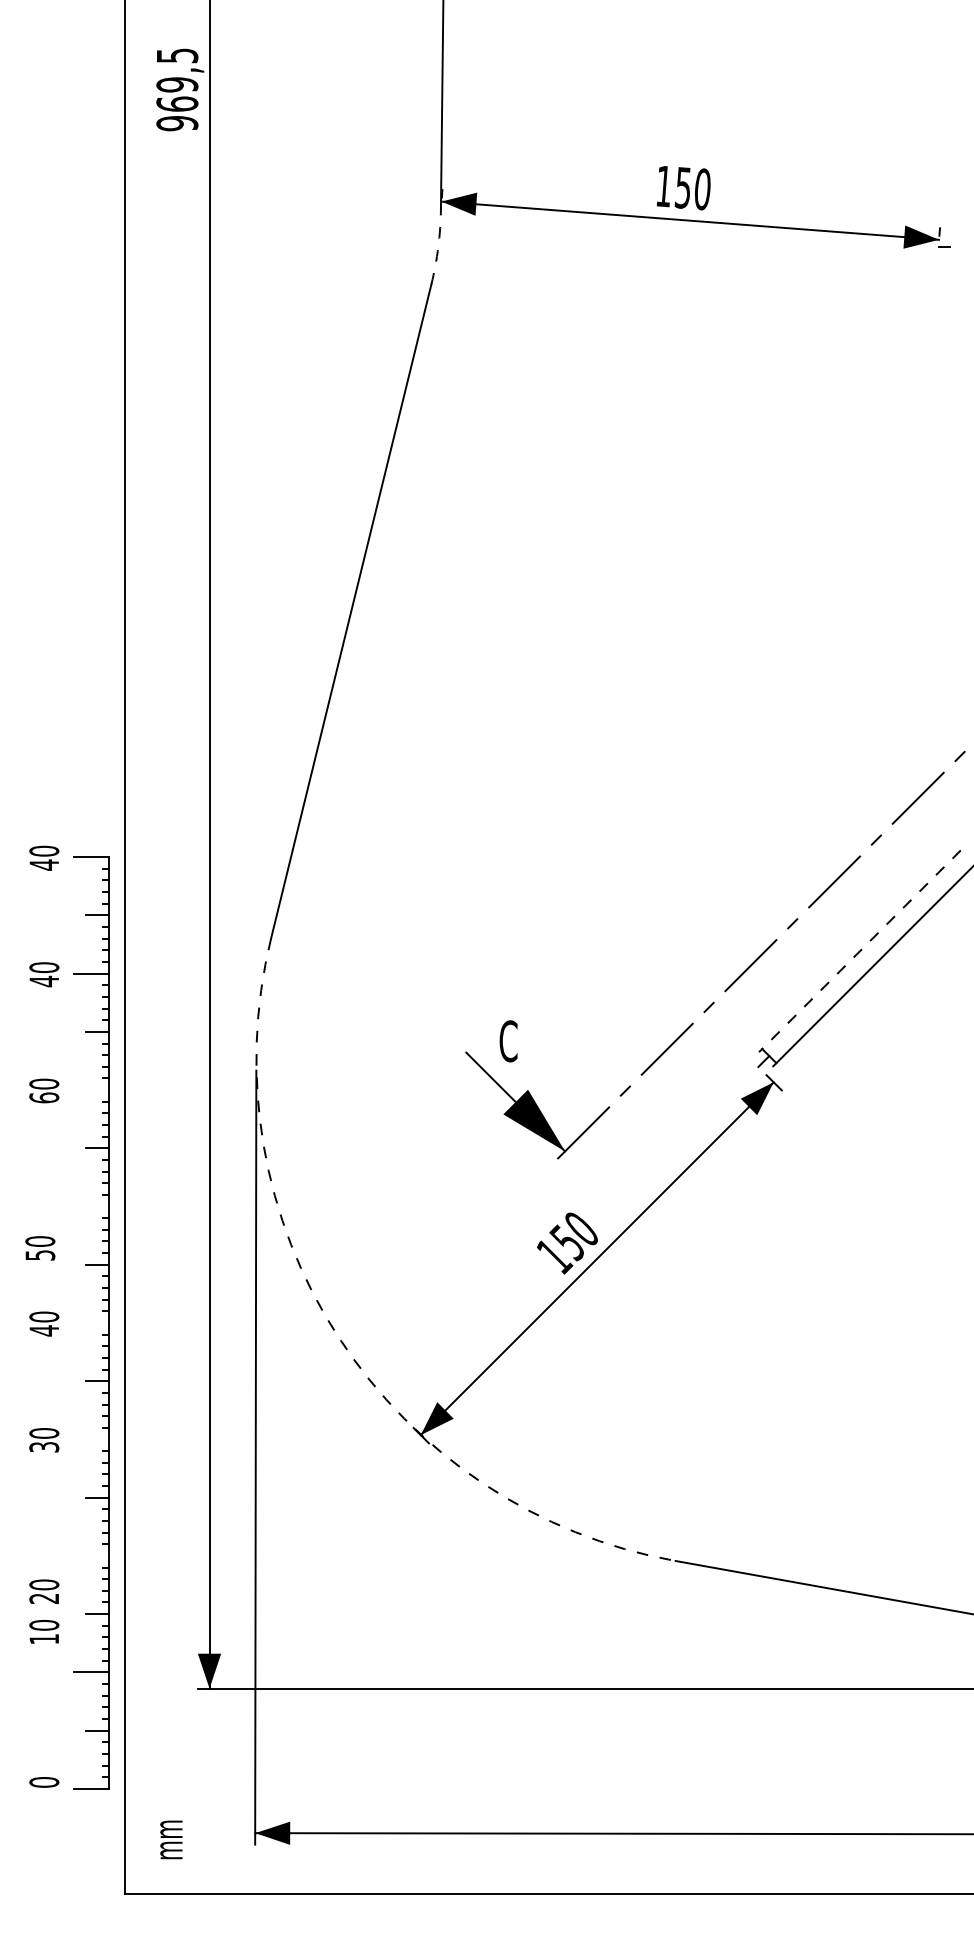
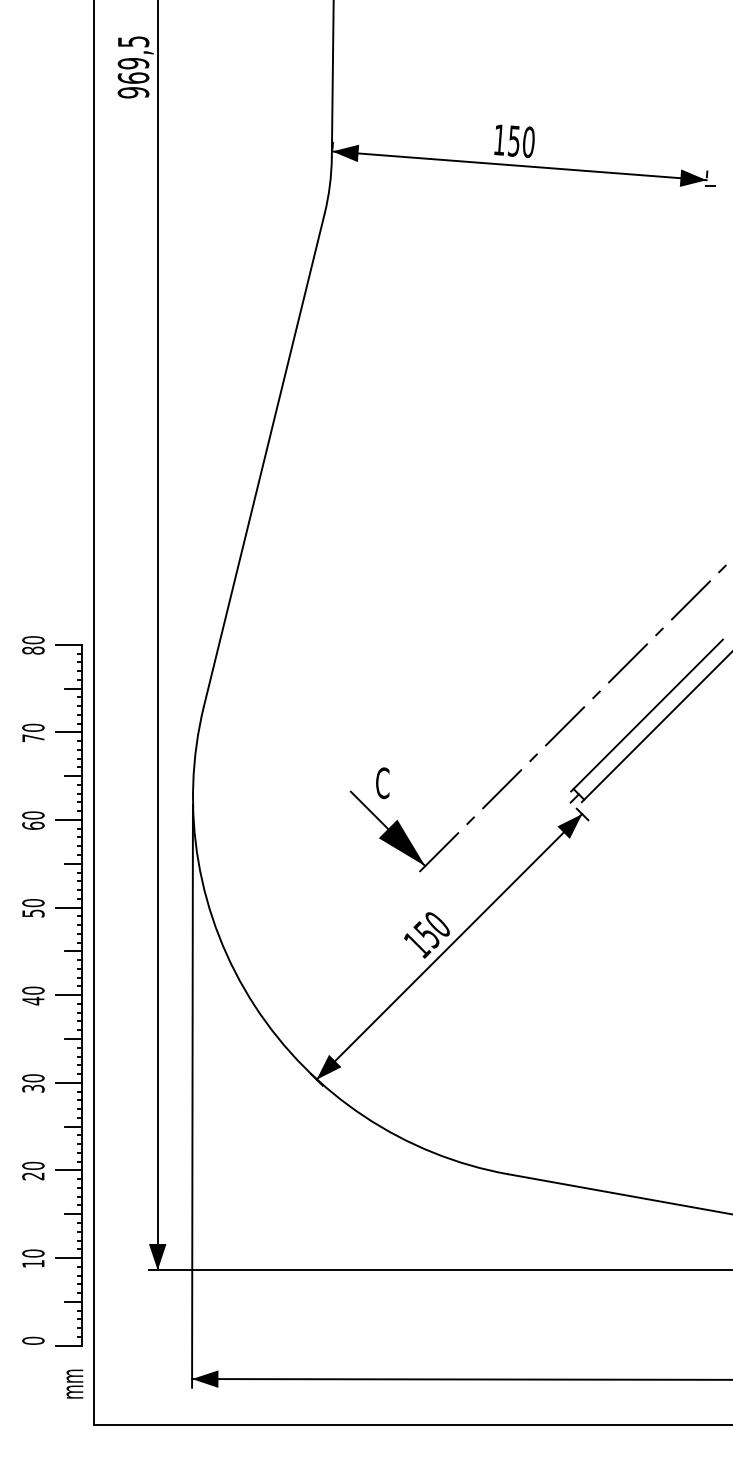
arc: (438, 247) -> (330, 186), dashed -> solid
text: (44, 864) -> (33, 650), 40 -> 80
line: (859, 951) -> (646, 715), dashed -> solid
text: (43, 981) -> (32, 738), 40 -> 70
line: (91, 1090) -> (68, 820), added
line: (91, 1206) -> (68, 907), added
text: (40, 1248) -> (33, 908), moved
line: (91, 1323) -> (68, 995), added
arc: (338, 1337) -> (254, 1006), dashed -> solid
line: (91, 1439) -> (68, 1082), added
line: (91, 1555) -> (68, 1170), added
text: (44, 1591) -> (33, 1170), moved
text: (44, 1631) -> (33, 1258), moved
text: (171, 1839) -> (74, 1383), moved

